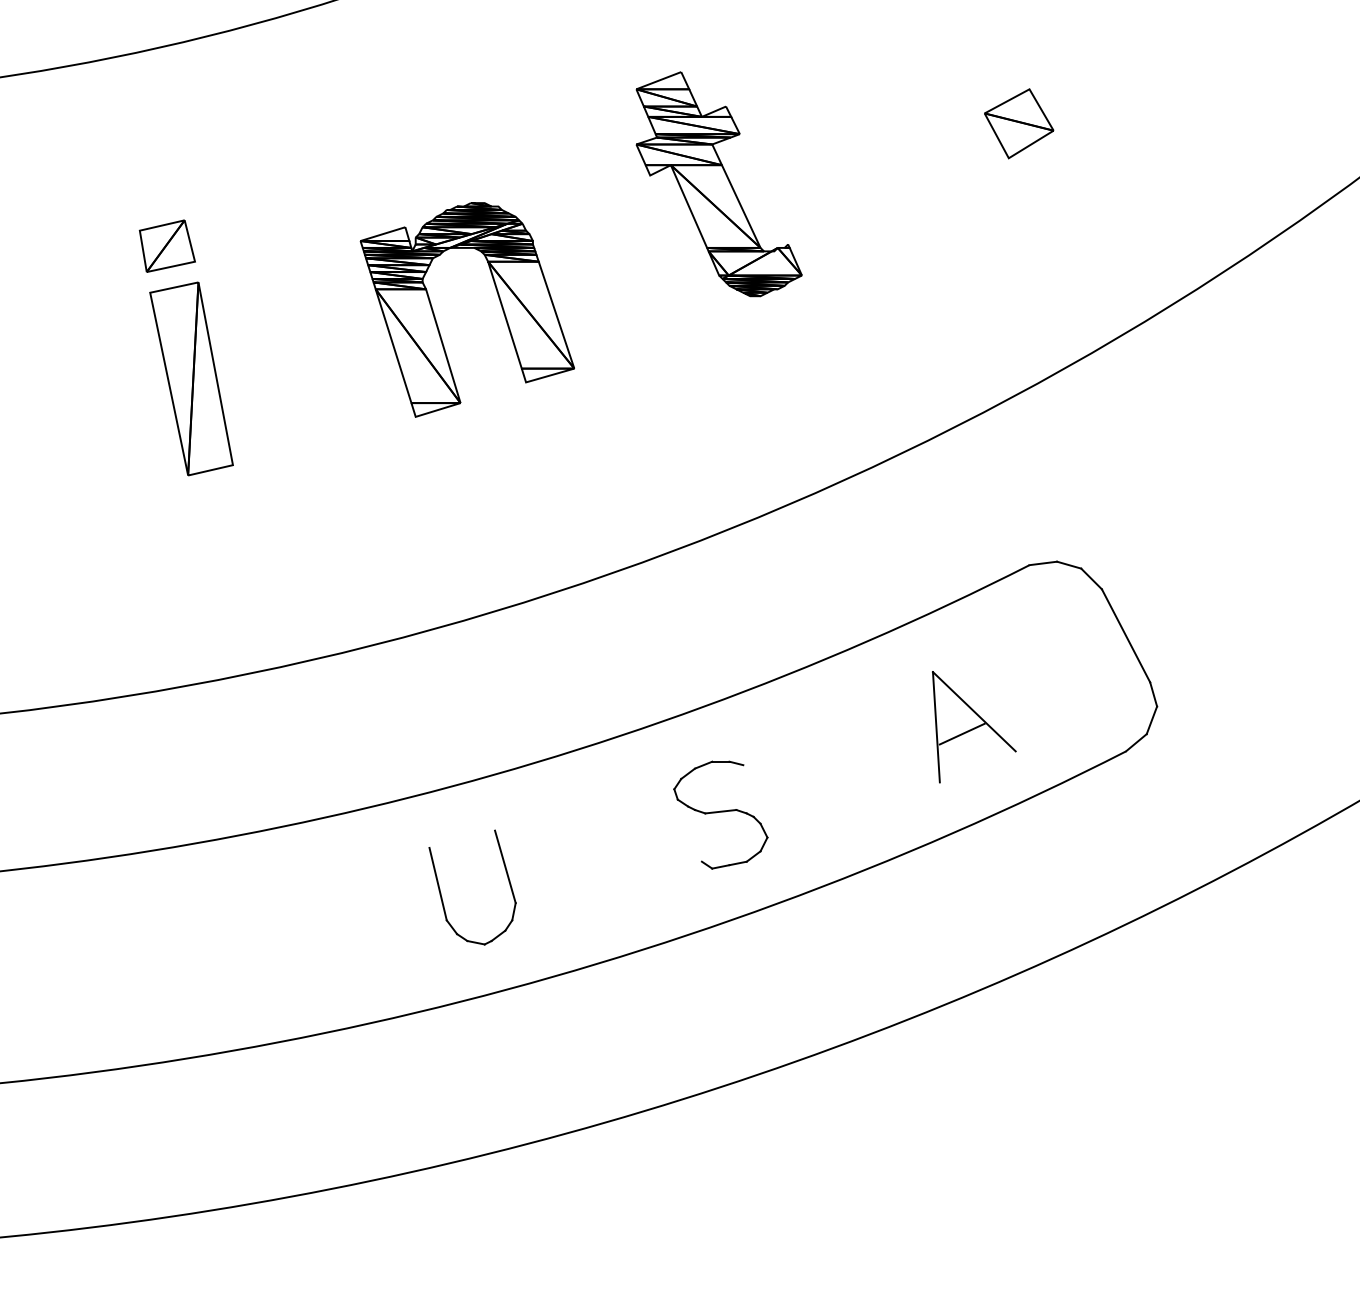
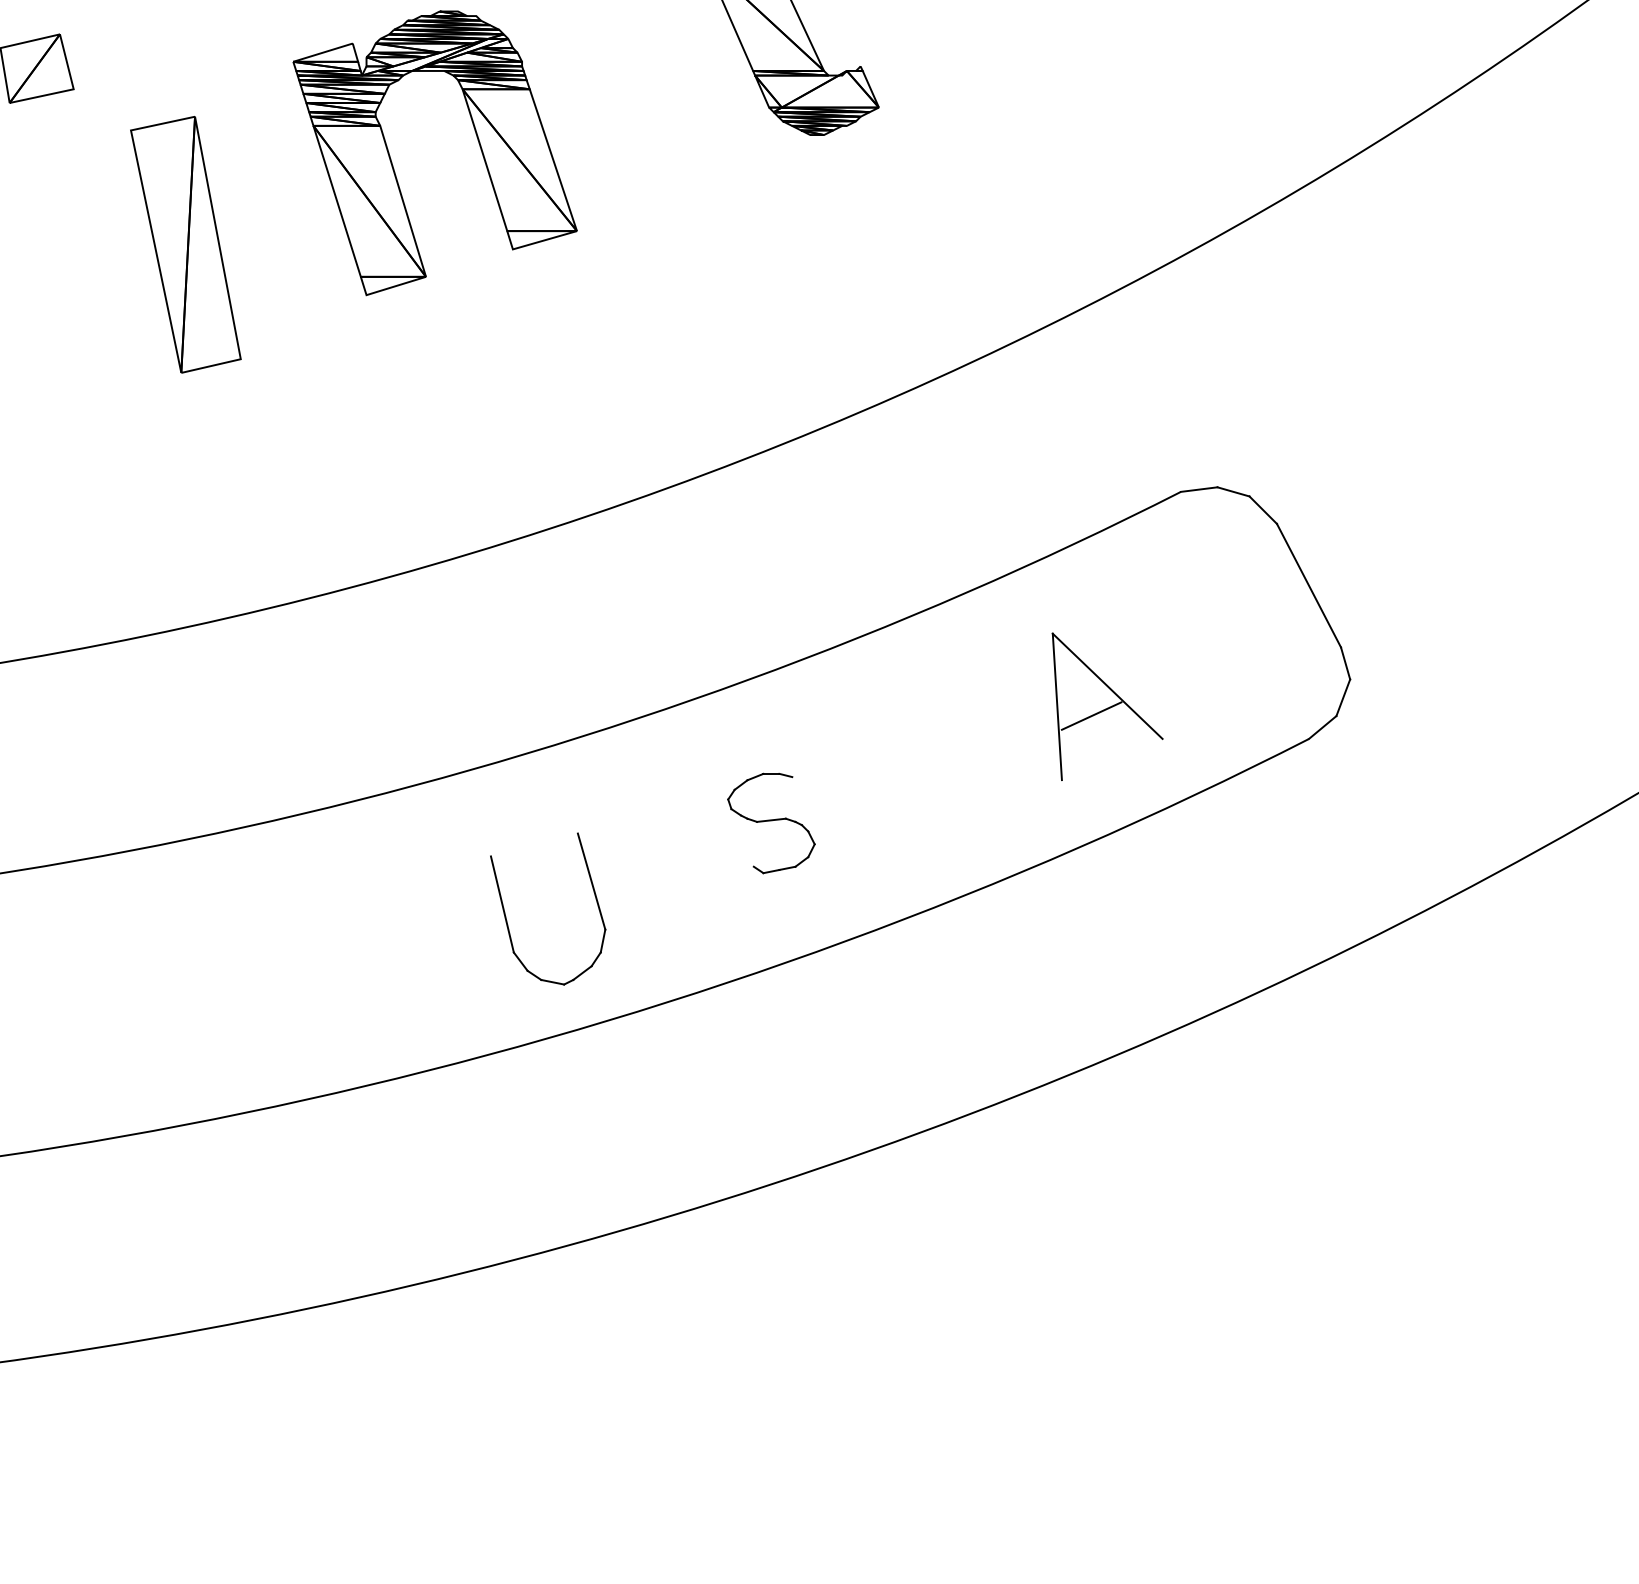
part: (191, 378) -> (185, 244), moved
part: (720, 814) -> (770, 822), size x0.7
part: (441, 892) -> (506, 915), moved

